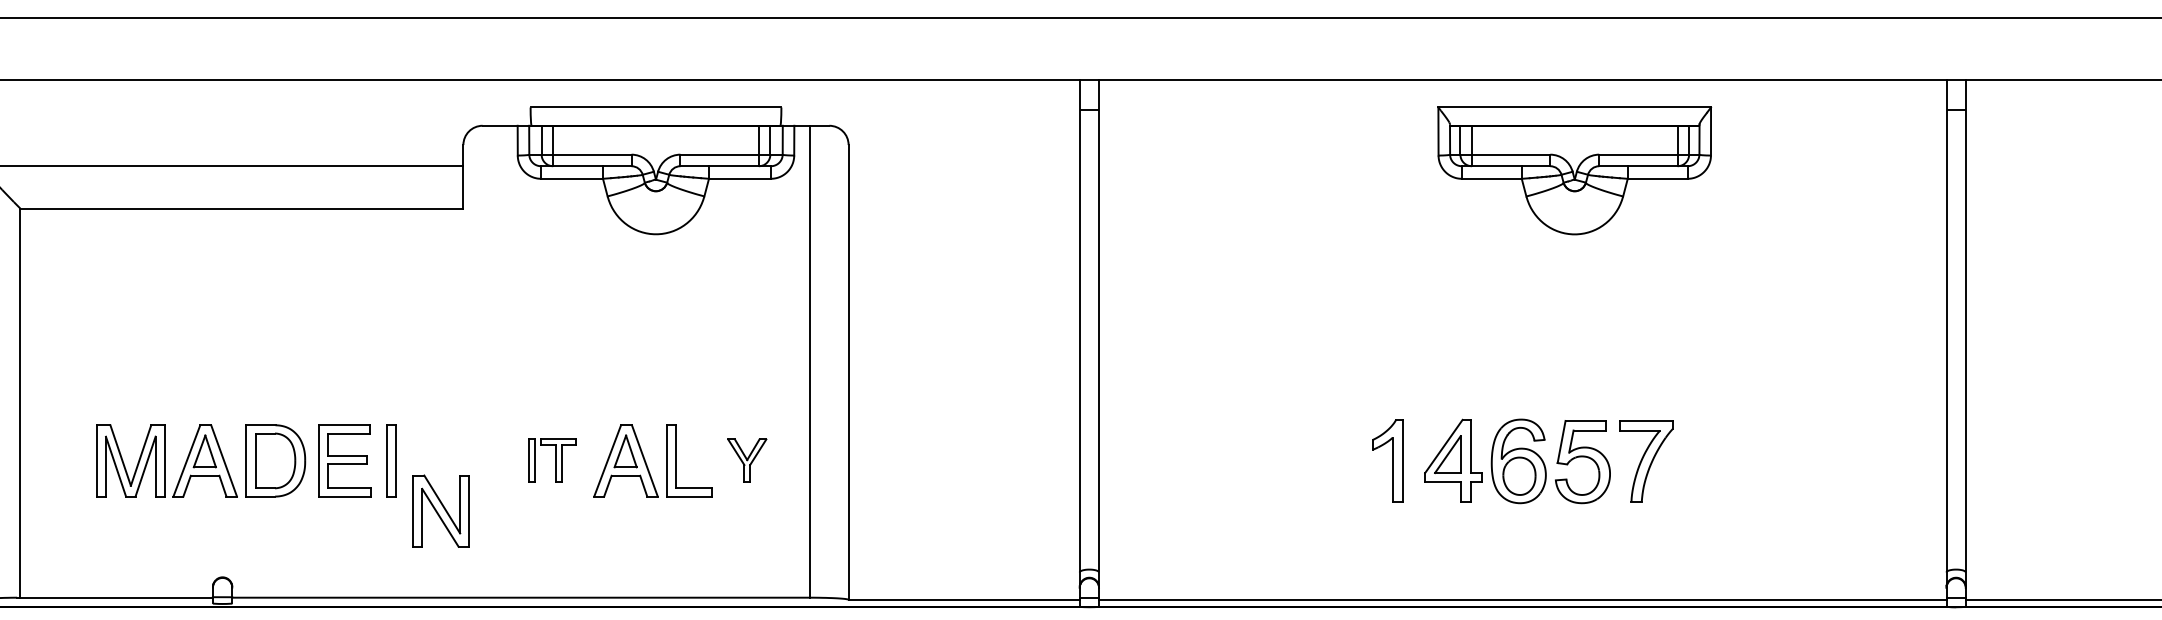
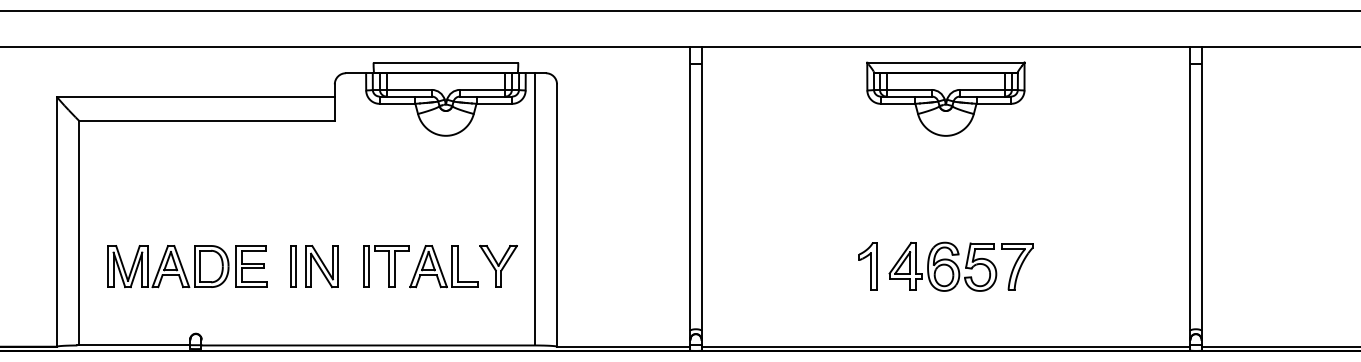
part: (1574, 169) -> (945, 98), moved
part: (234, 460) -> (187, 266), moved
part: (552, 460) -> (386, 266), size x1.67
part: (747, 460) -> (498, 266), size x1.67
part: (440, 511) -> (321, 266), moved

